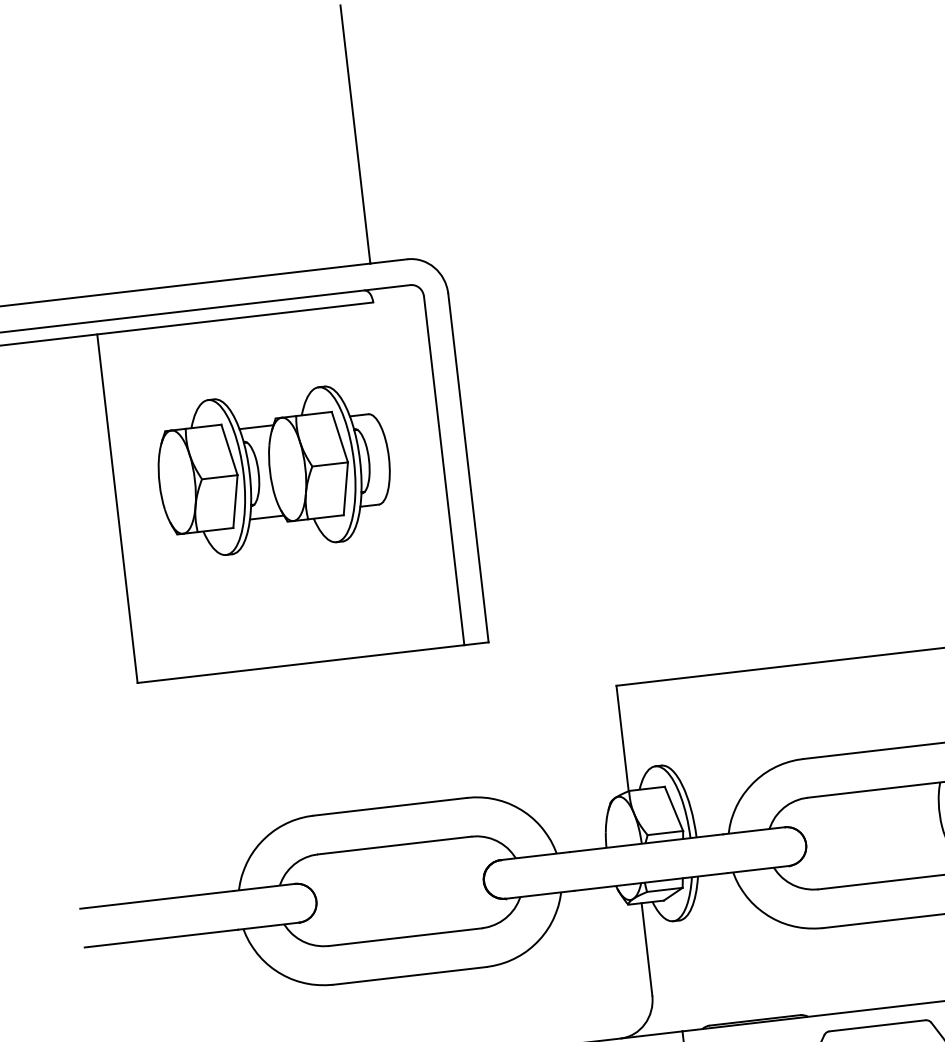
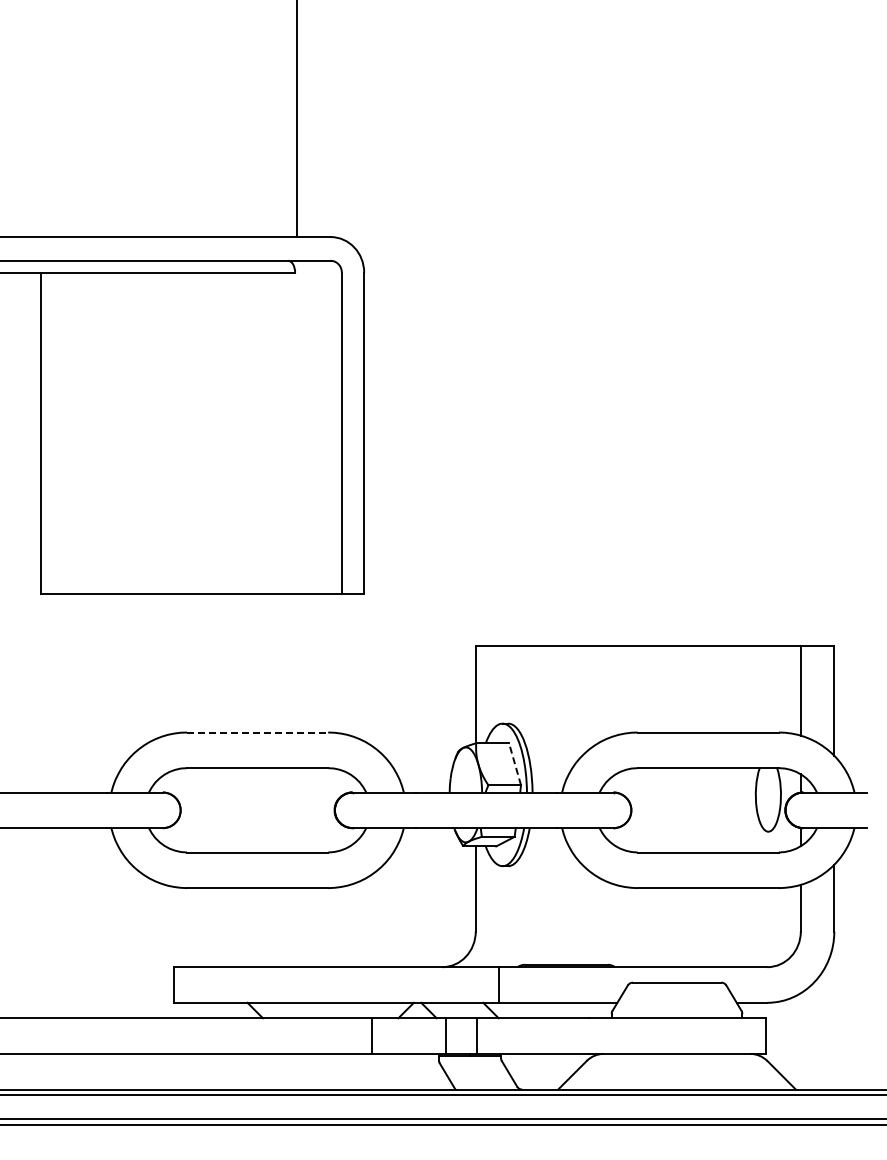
part: (274, 471) -> (187, 415), removed
line: (390, 806) -> (257, 732), solid -> dashed
line: (674, 809) -> (515, 764), solid -> dashed

